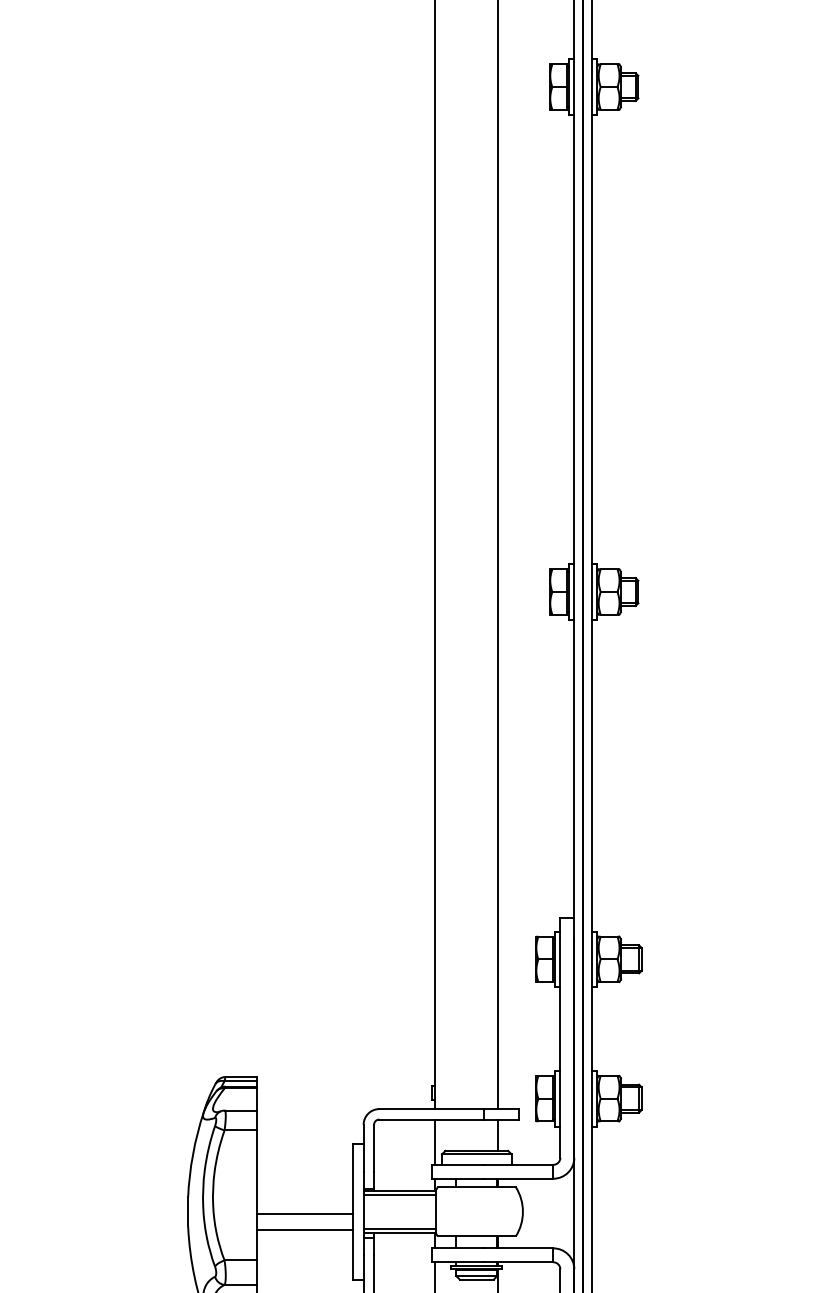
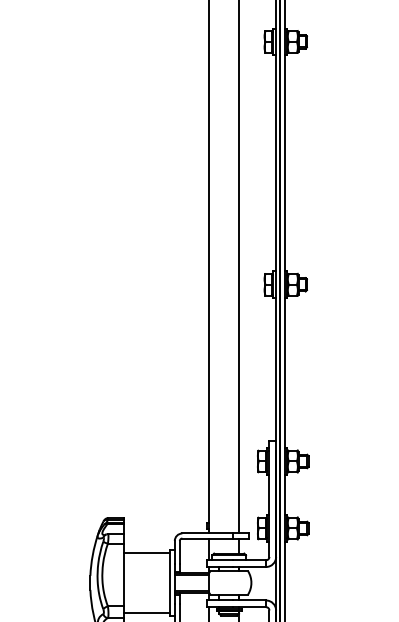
line: (304, 1215) -> (146, 613), moved
line: (304, 1229) -> (146, 552), moved

